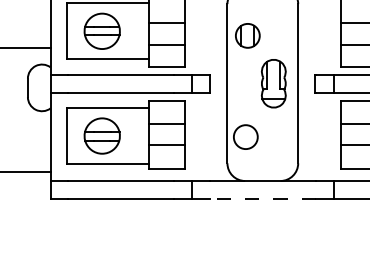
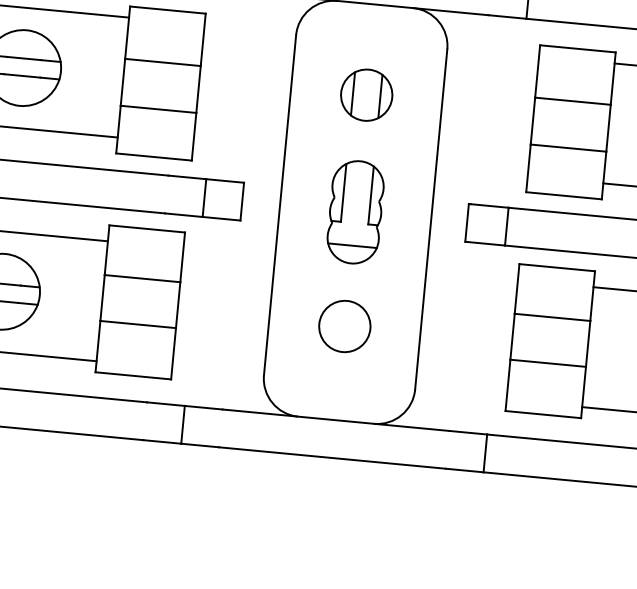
part: (247, 35) -> (366, 94), moved
part: (273, 83) -> (355, 211), moved
circle: (245, 136) -> (344, 325), moved
line: (262, 198) -> (331, 457), dashed -> solid

